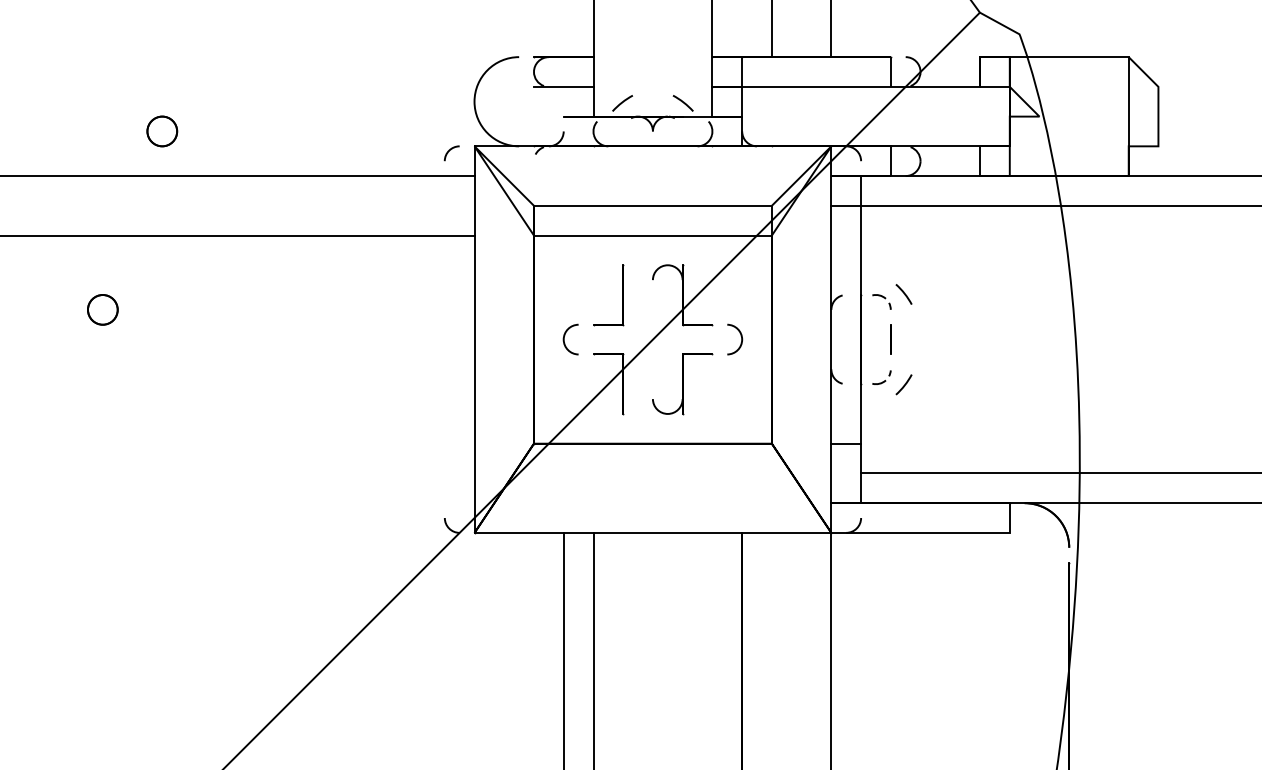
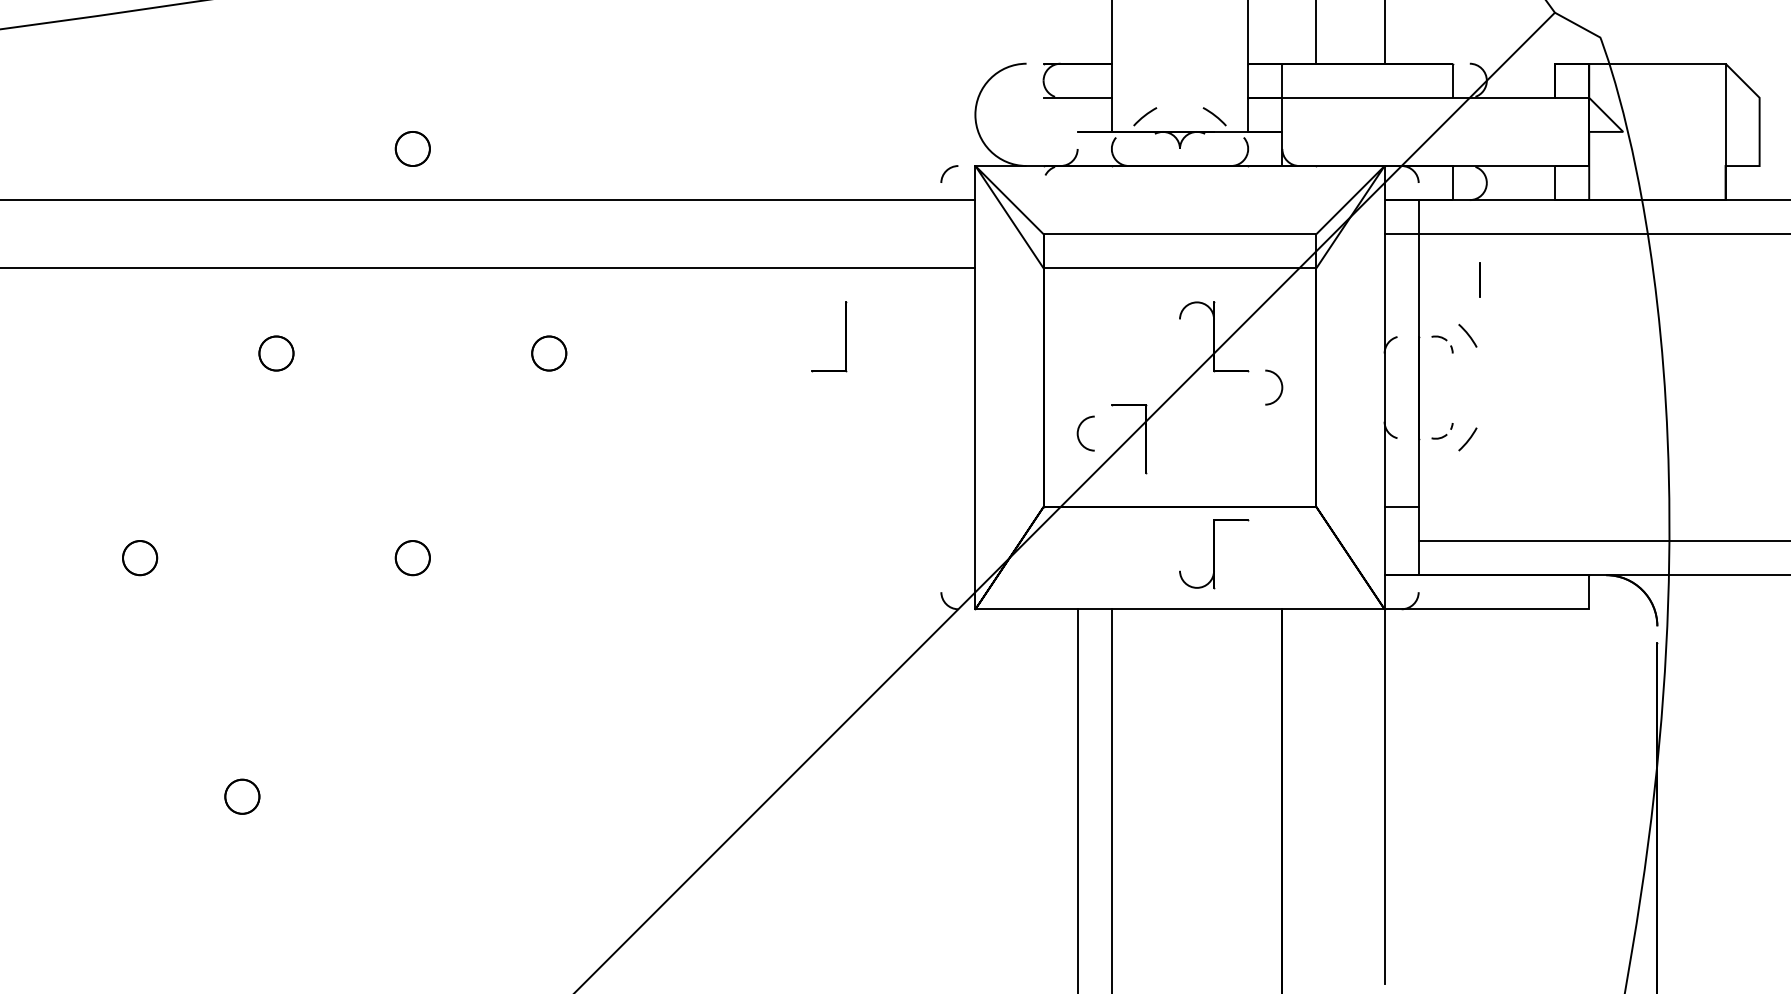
part: (162, 131) -> (617, 148), removed
part: (622, 295) -> (845, 336), moved
curve: (564, 339) -> (1078, 433), moved
line: (890, 339) -> (1479, 279), moved
part: (683, 384) -> (1214, 554), moved

